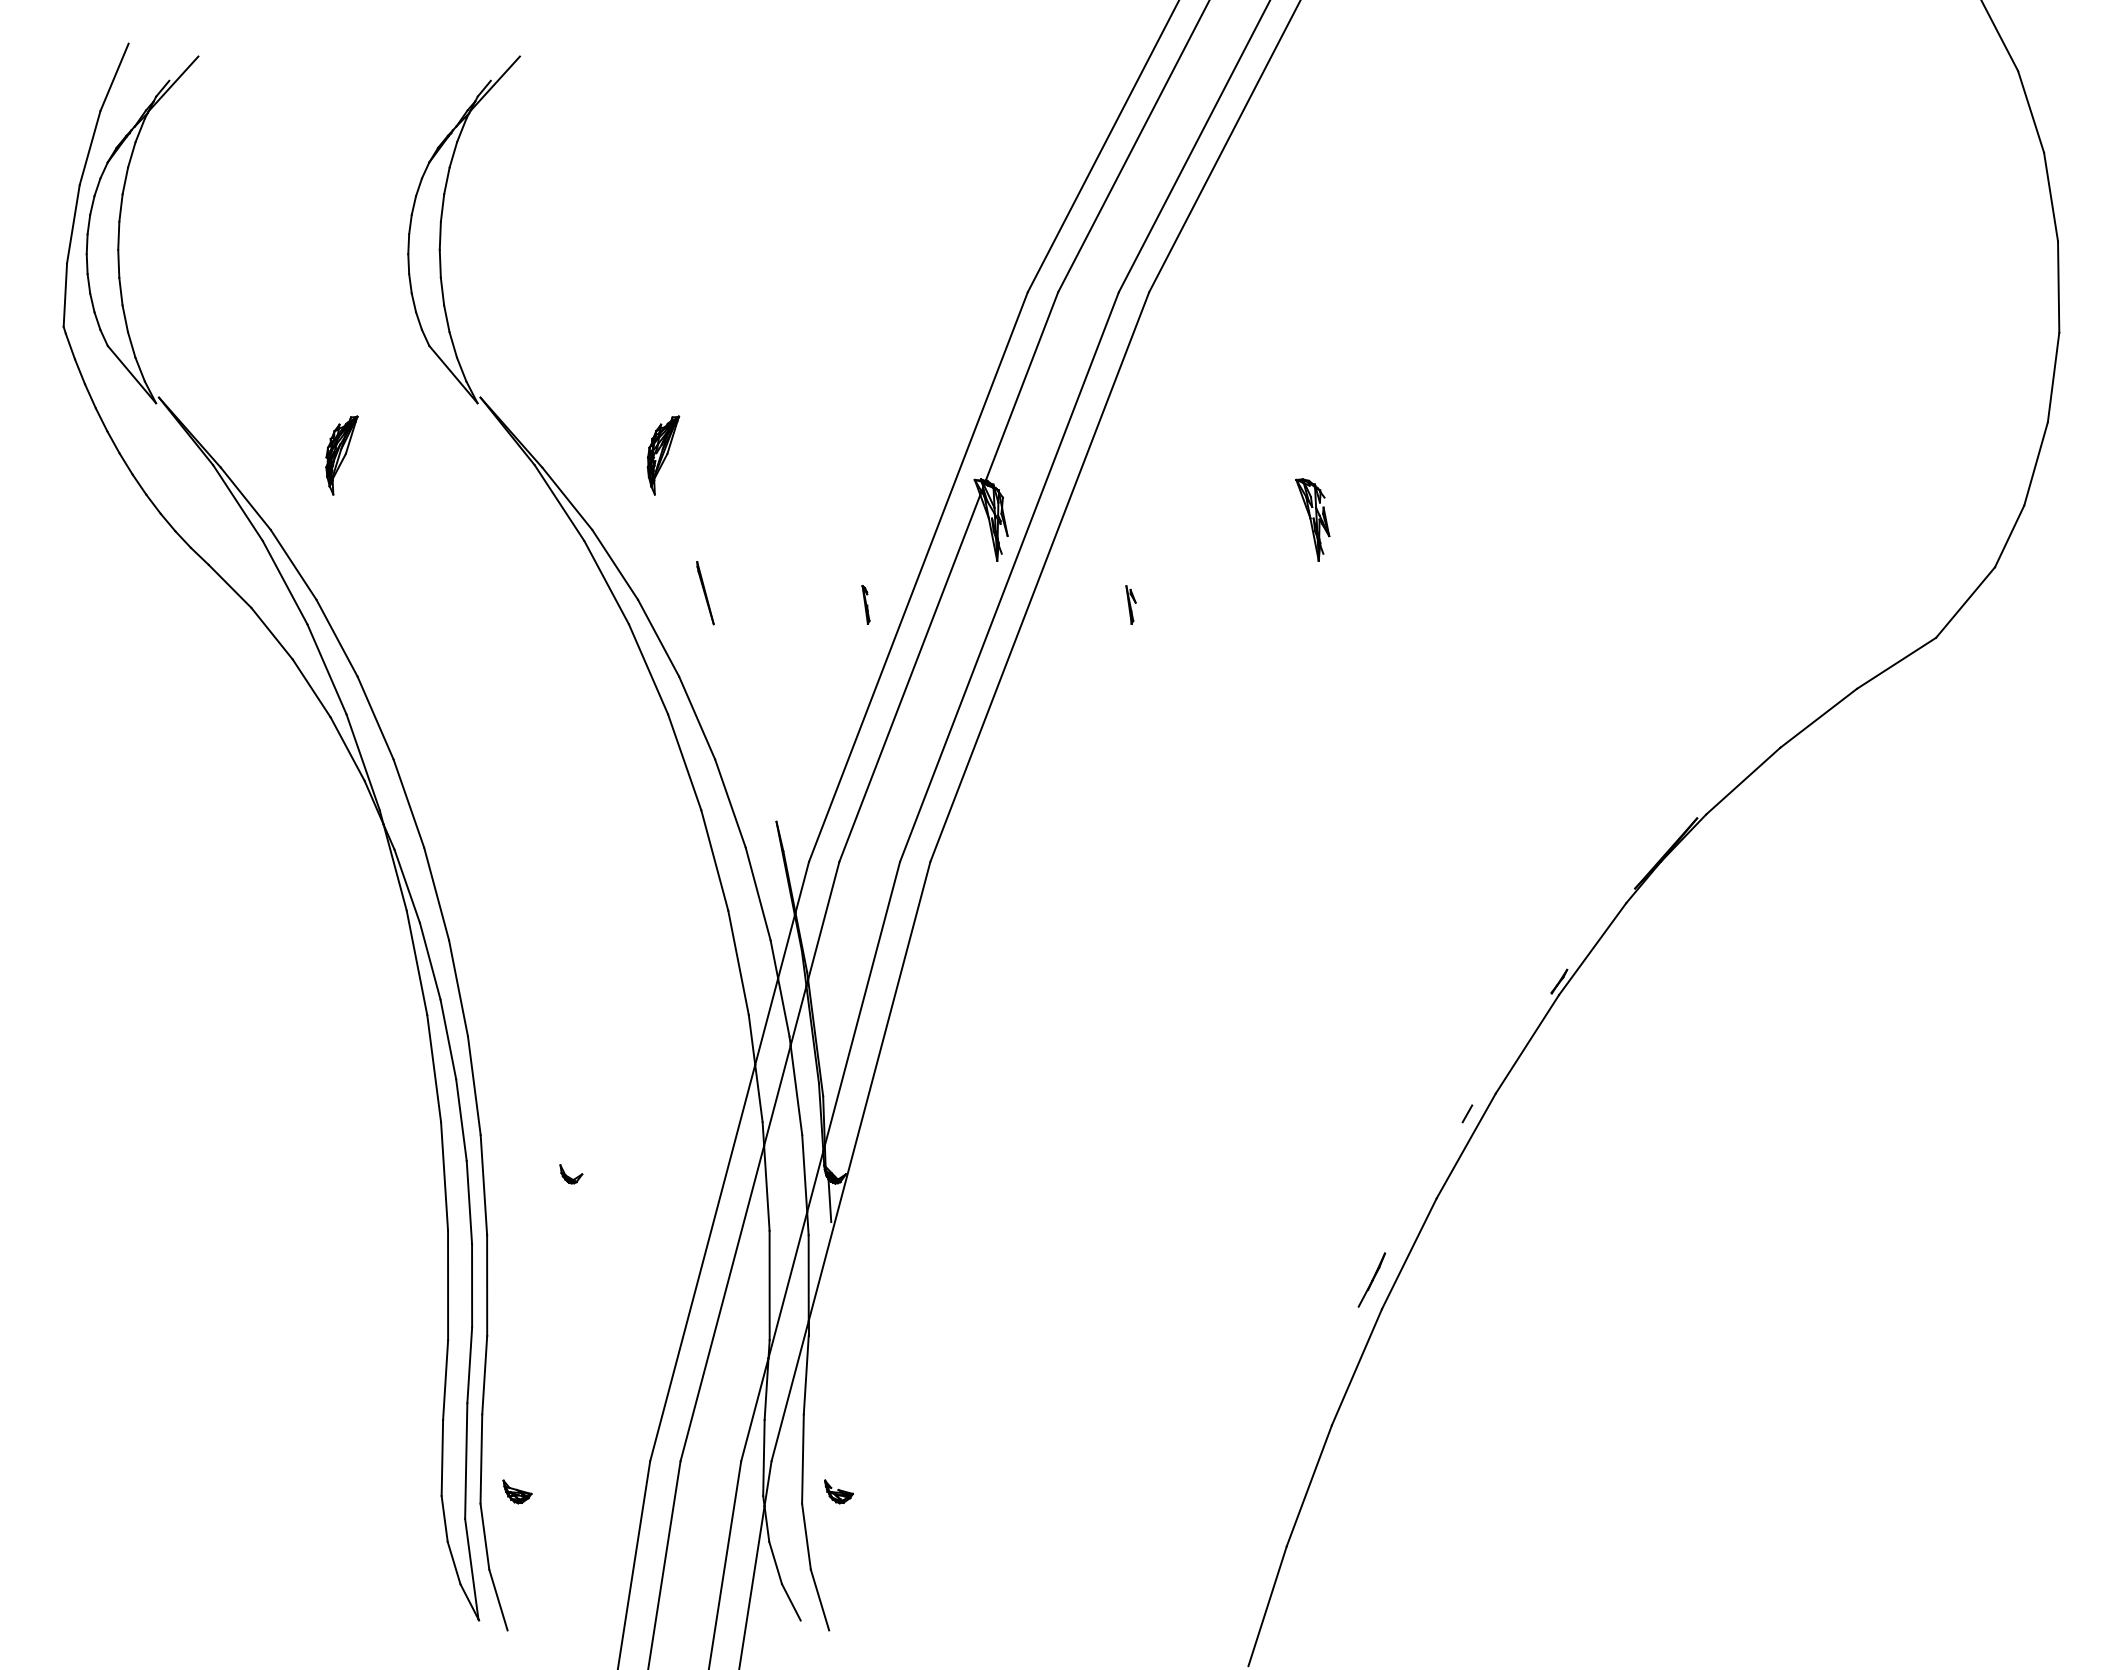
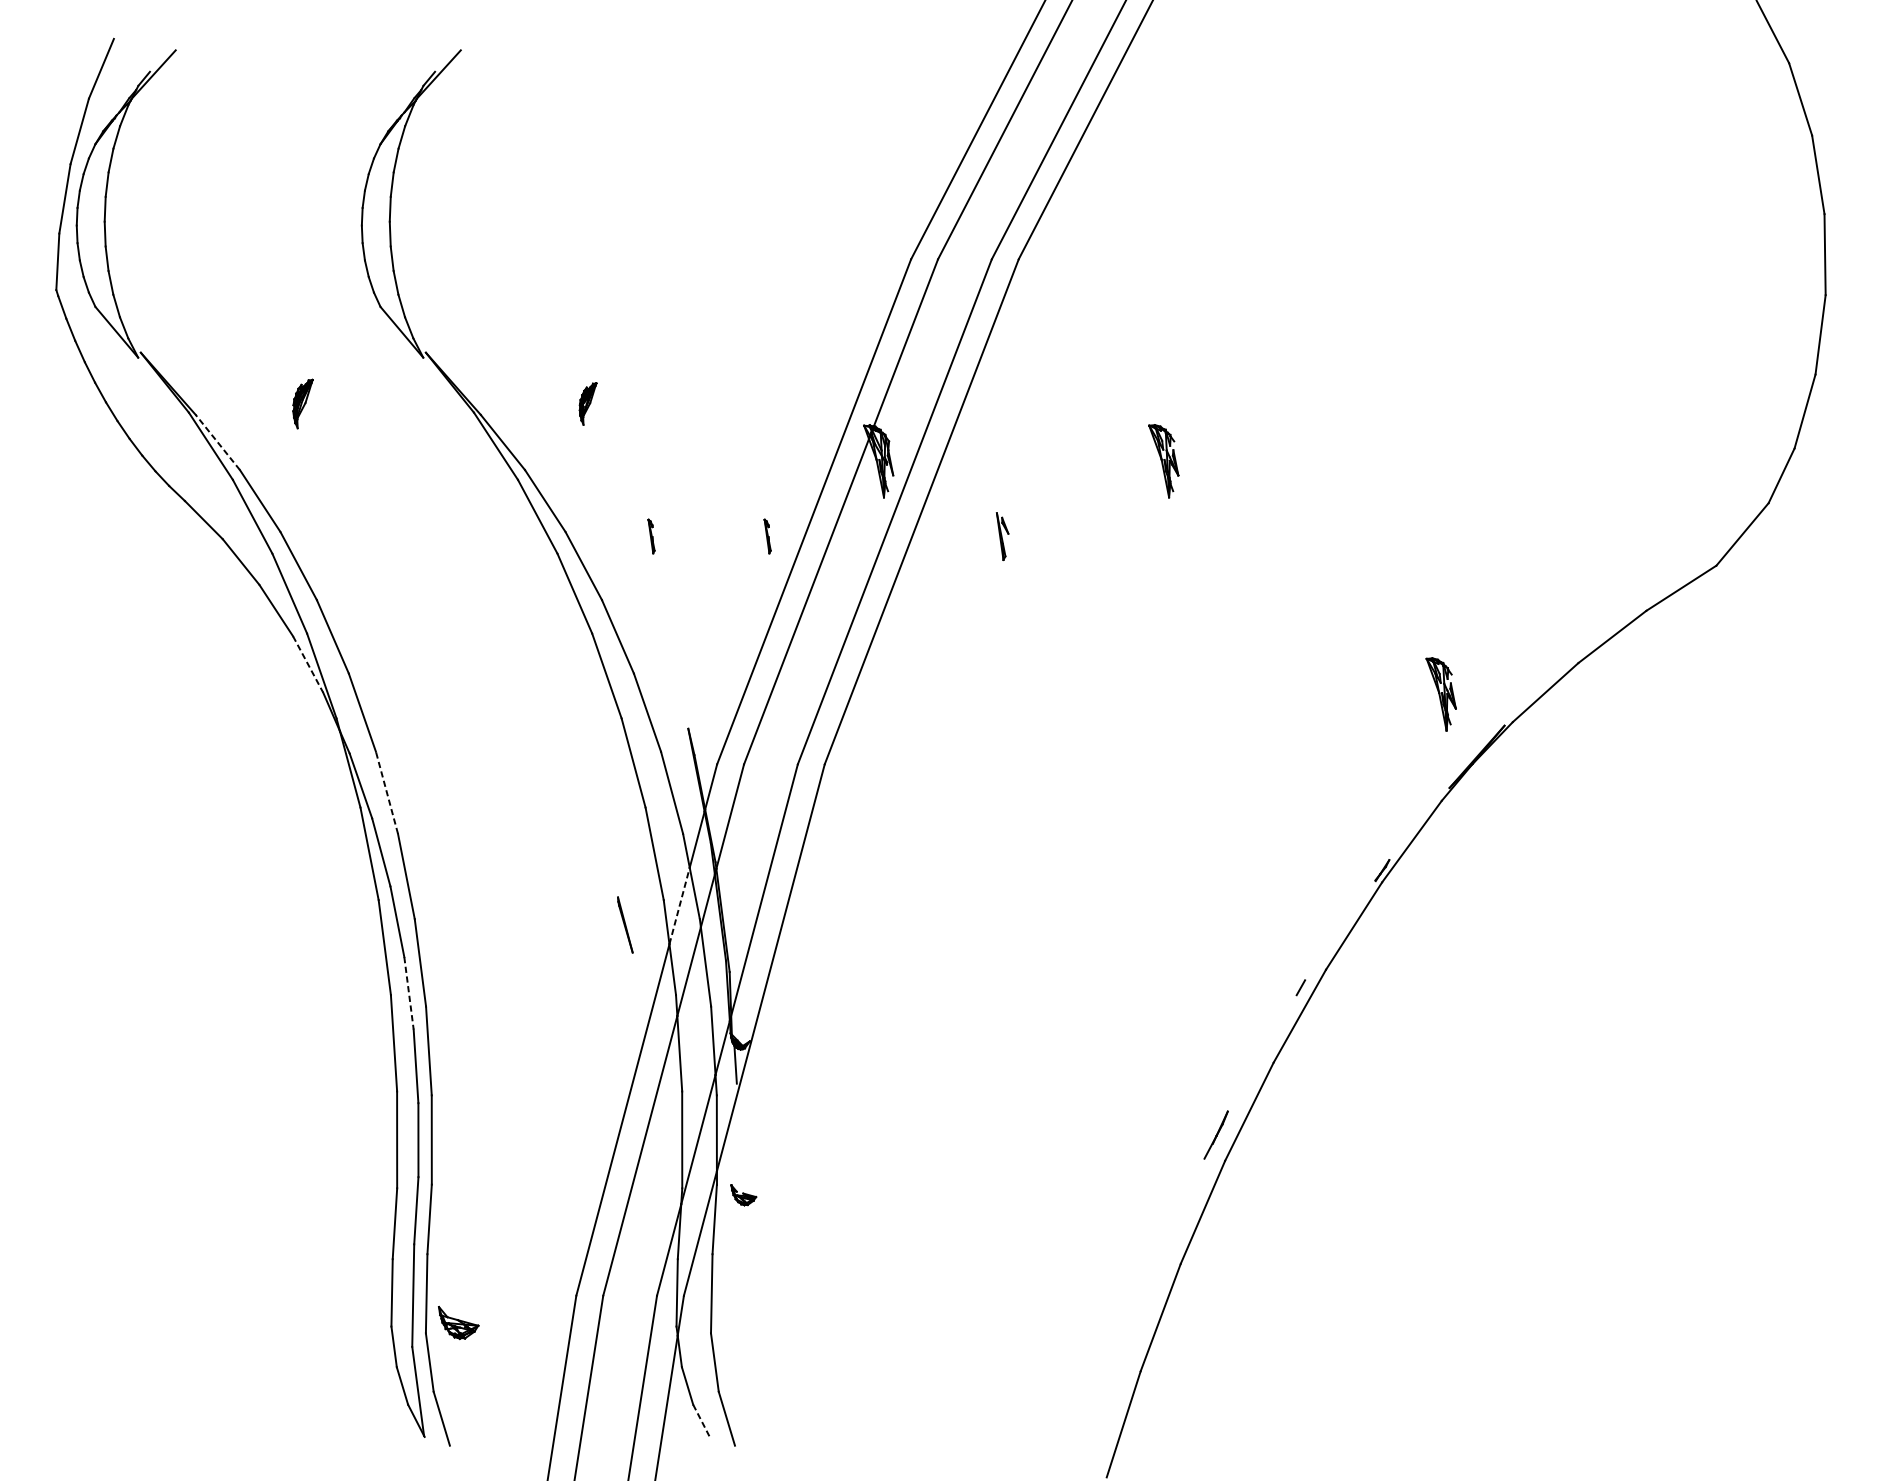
part: (341, 455) -> (302, 404), size x0.7
part: (663, 455) -> (588, 404), size x0.6
line: (245, 498) -> (217, 442), solid -> dashed
line: (705, 593) -> (625, 925), moved
part: (734, 604) -> (651, 536), added
part: (1130, 604) -> (1002, 536), size x1.4
line: (347, 749) -> (307, 664), solid -> dashed
part: (1625, 782) -> (1441, 693), added
line: (436, 894) -> (386, 793), solid -> dashed
line: (766, 1021) -> (679, 905), solid -> dashed
line: (461, 1120) -> (409, 993), solid -> dashed
part: (571, 1174) -> (506, 1041), removed
part: (517, 1491) -> (458, 1322), size x1.6
part: (838, 1491) -> (743, 1194), moved
line: (791, 1602) -> (701, 1420), solid -> dashed

